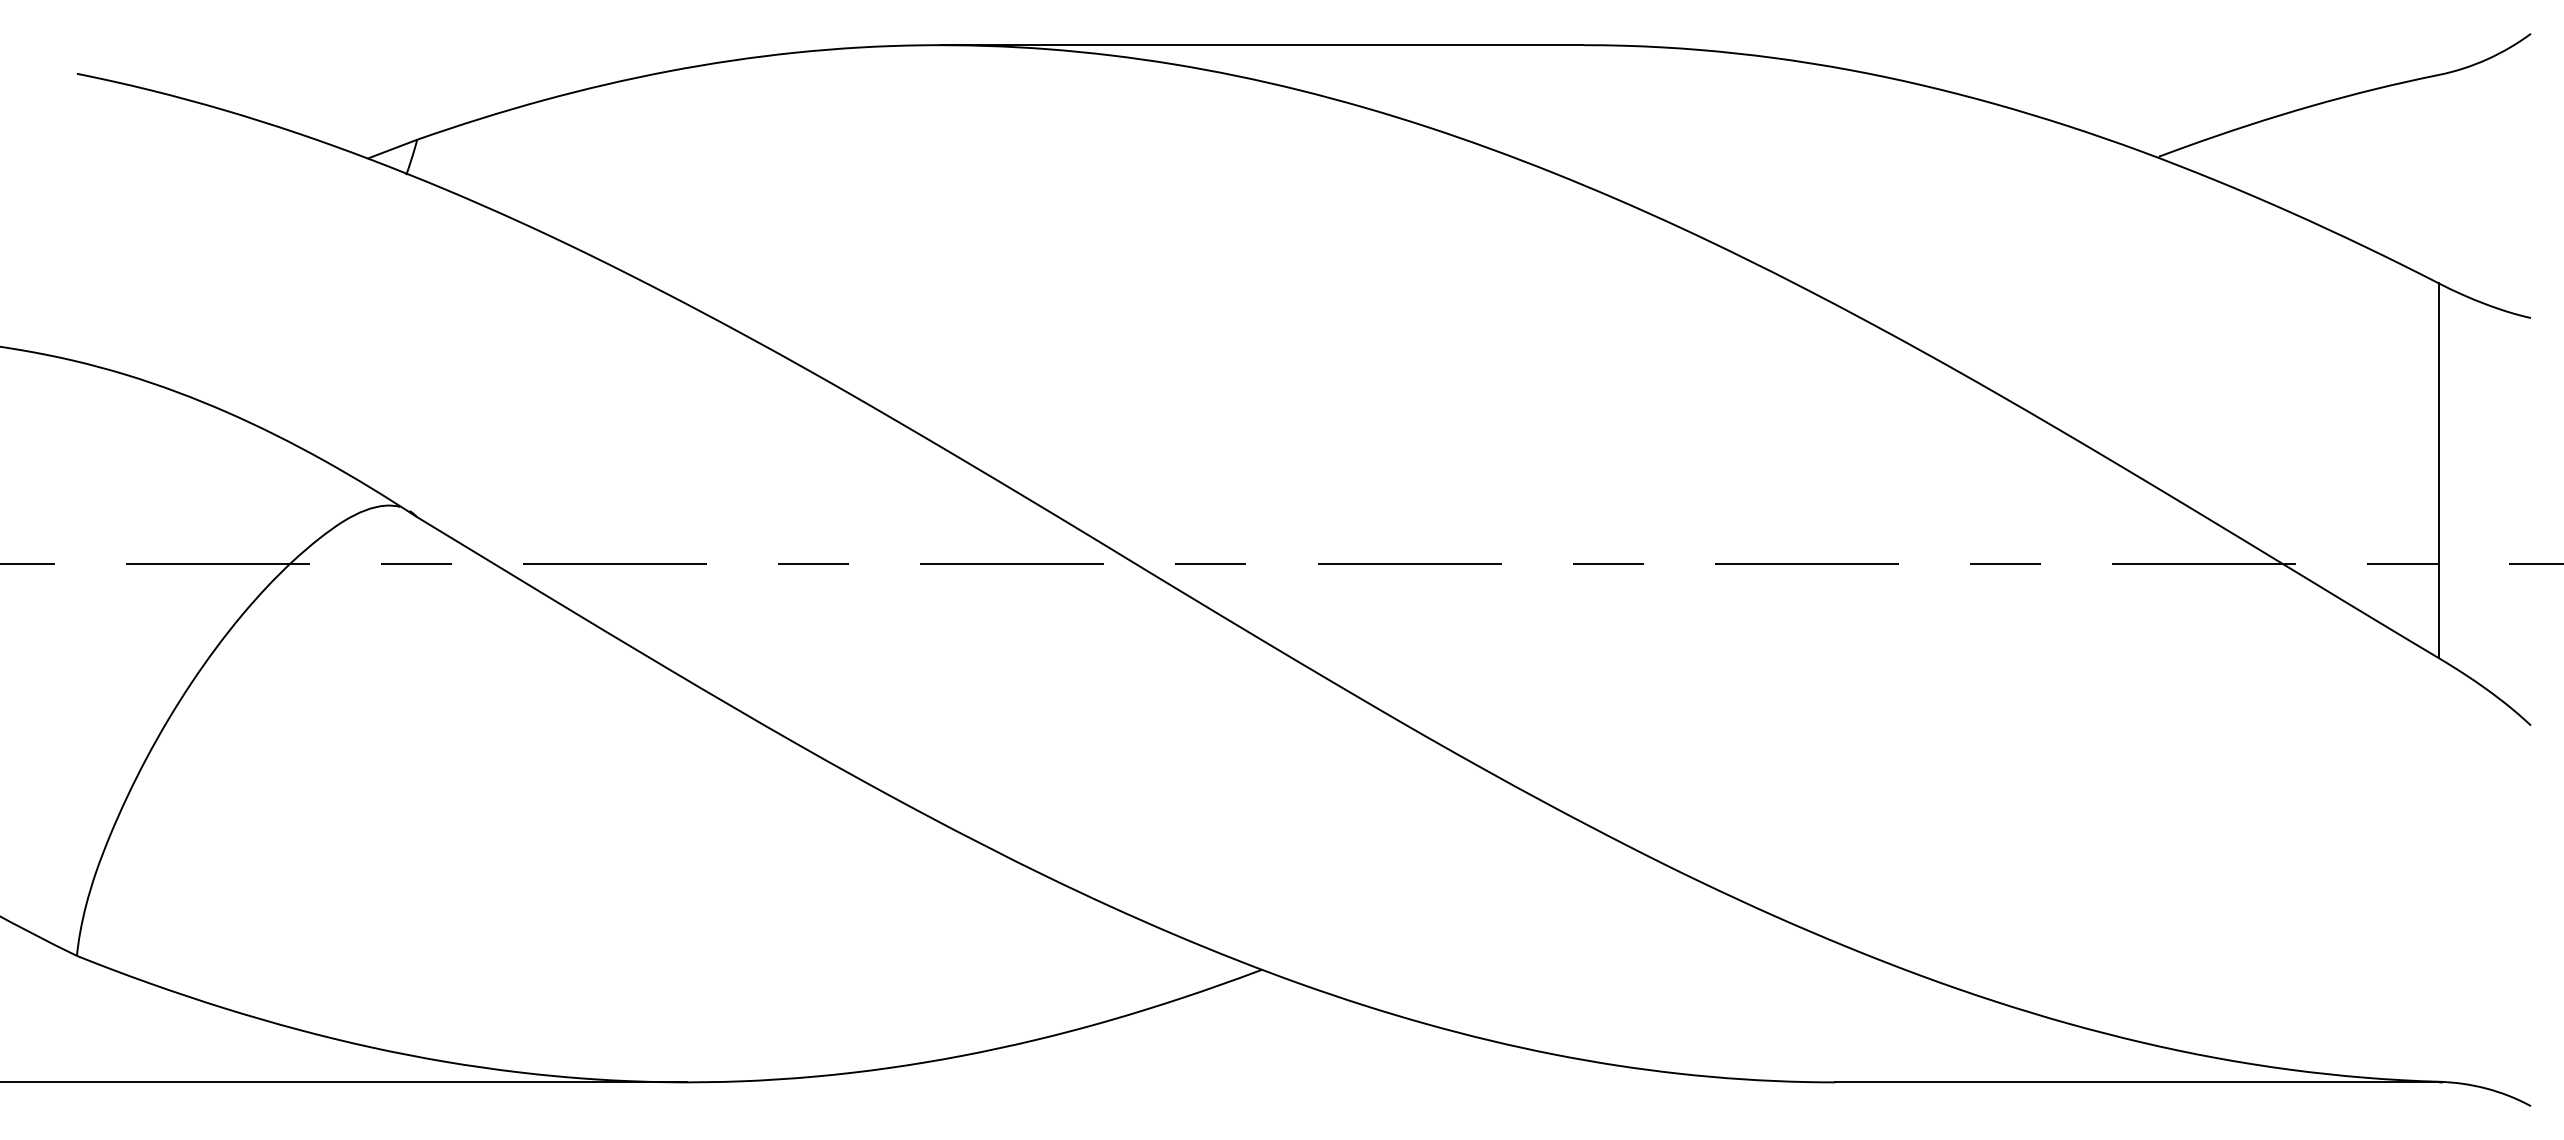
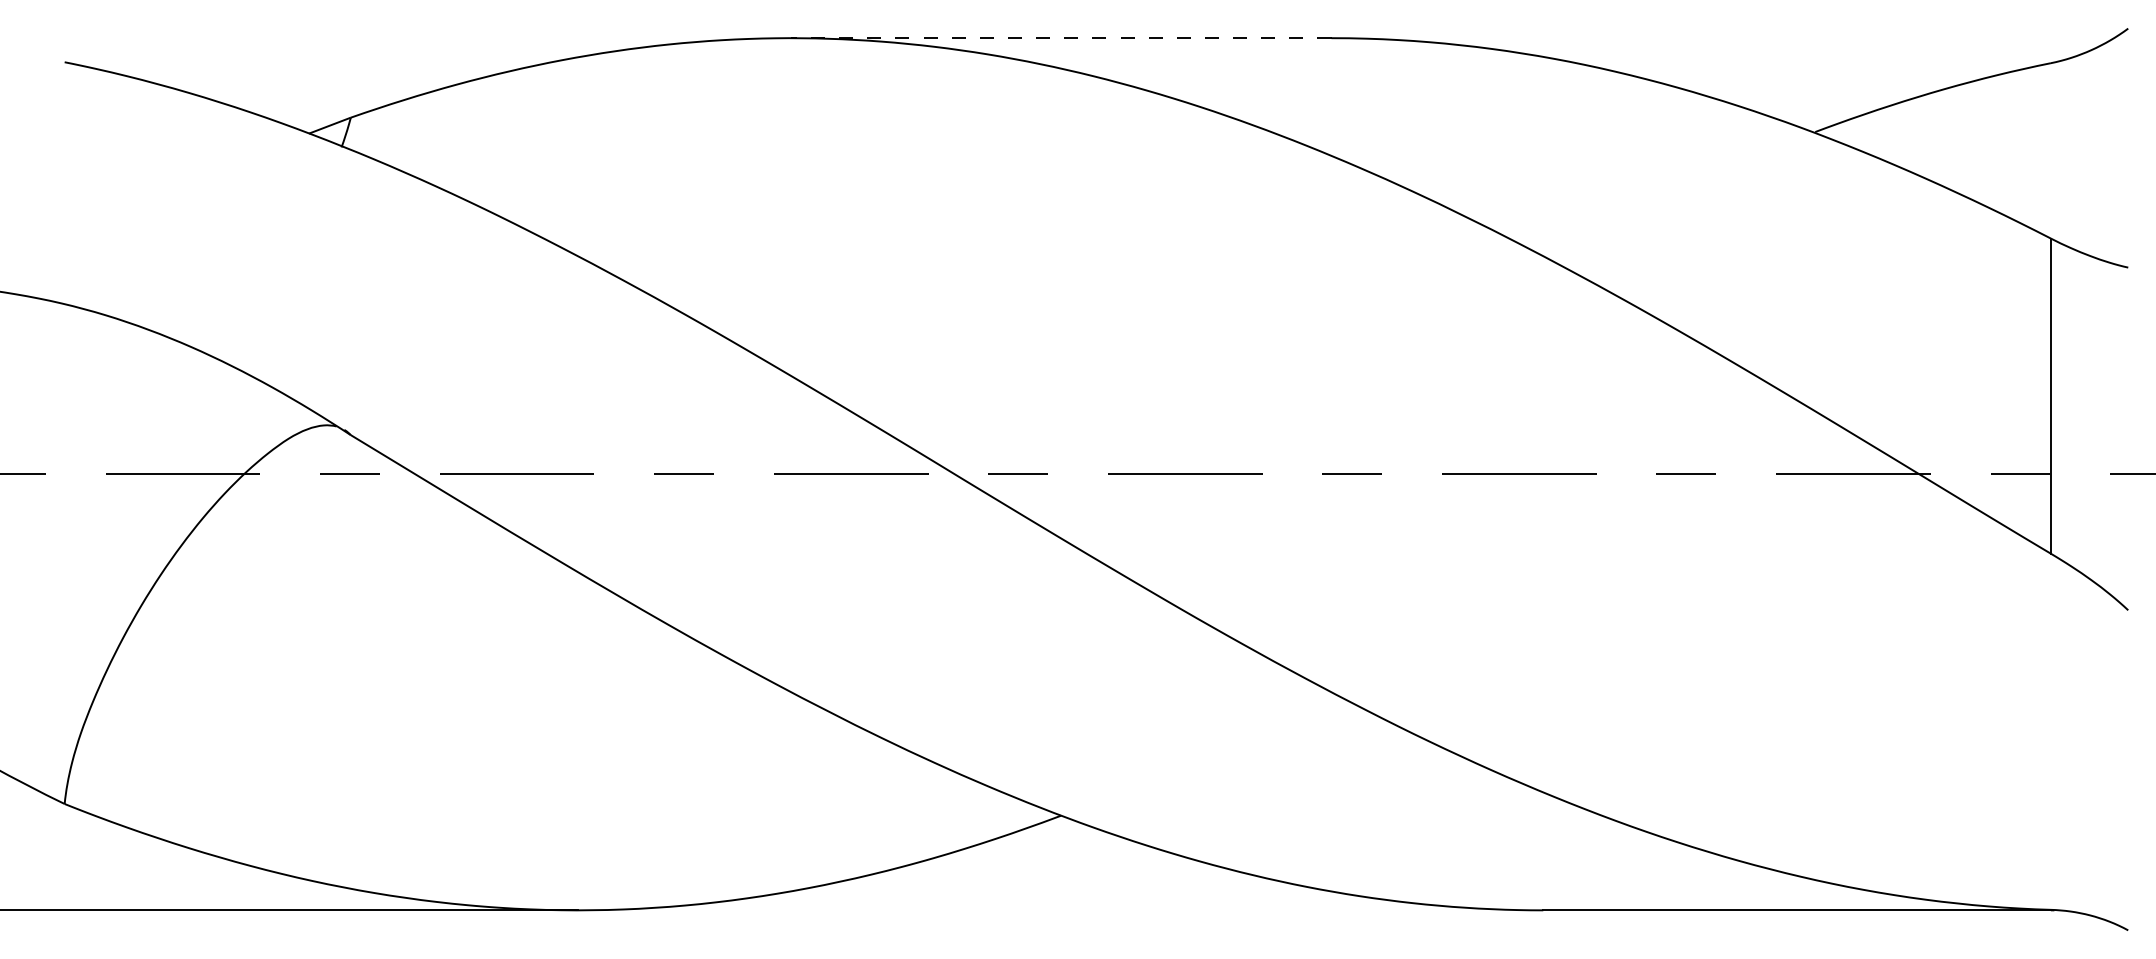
line: (1261, 45) -> (1060, 38), solid -> dashed

